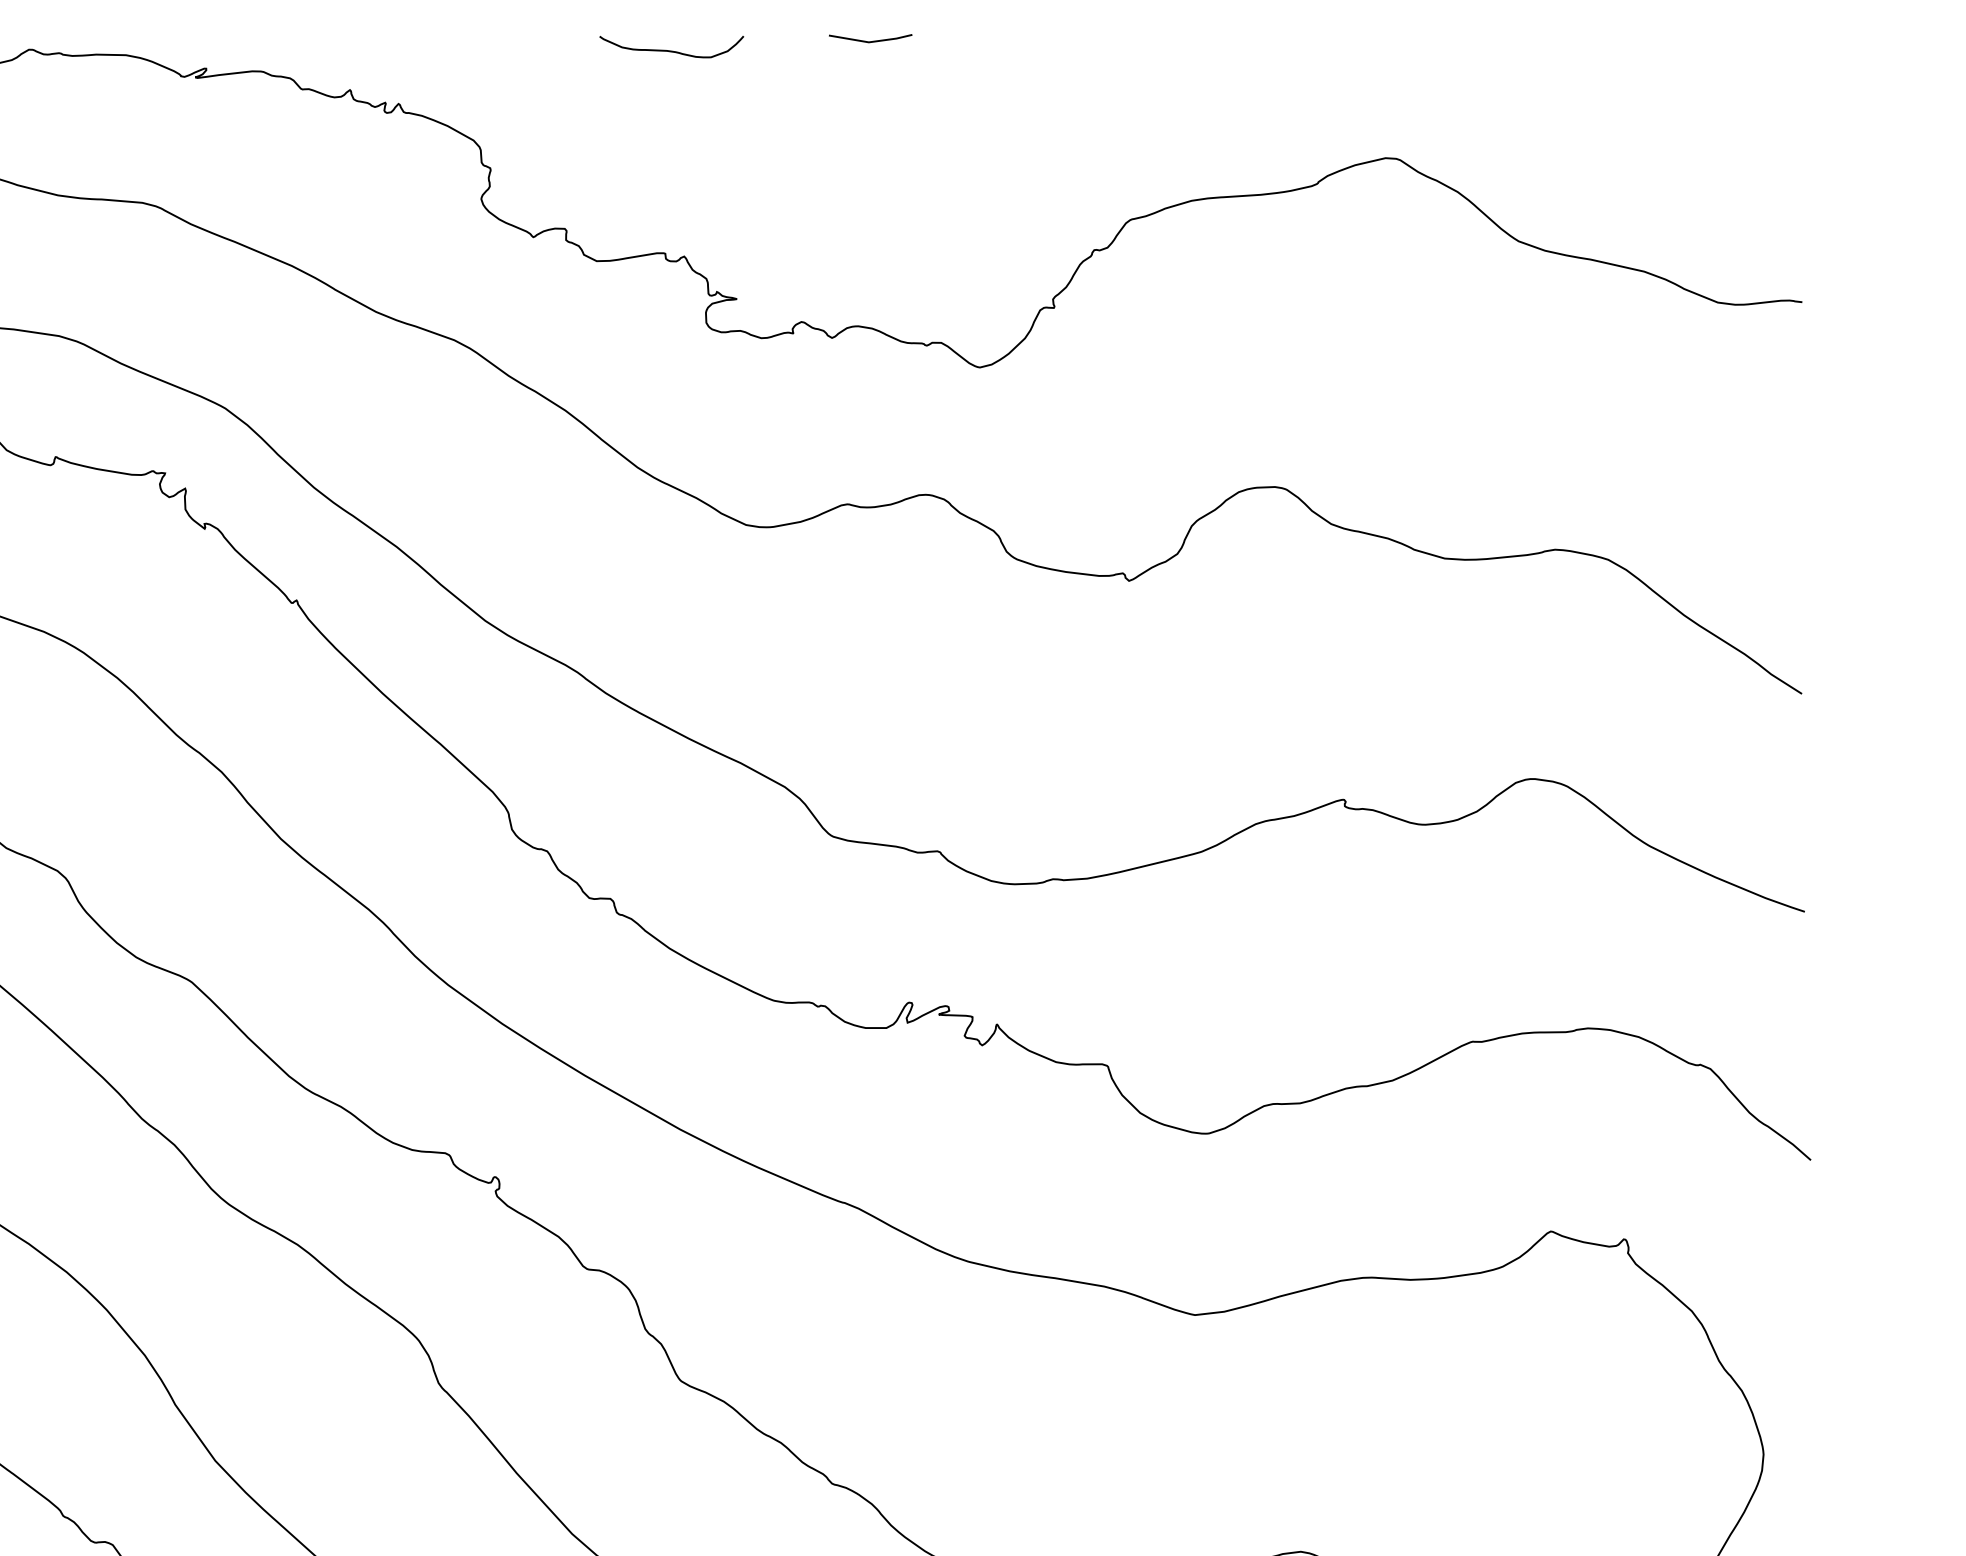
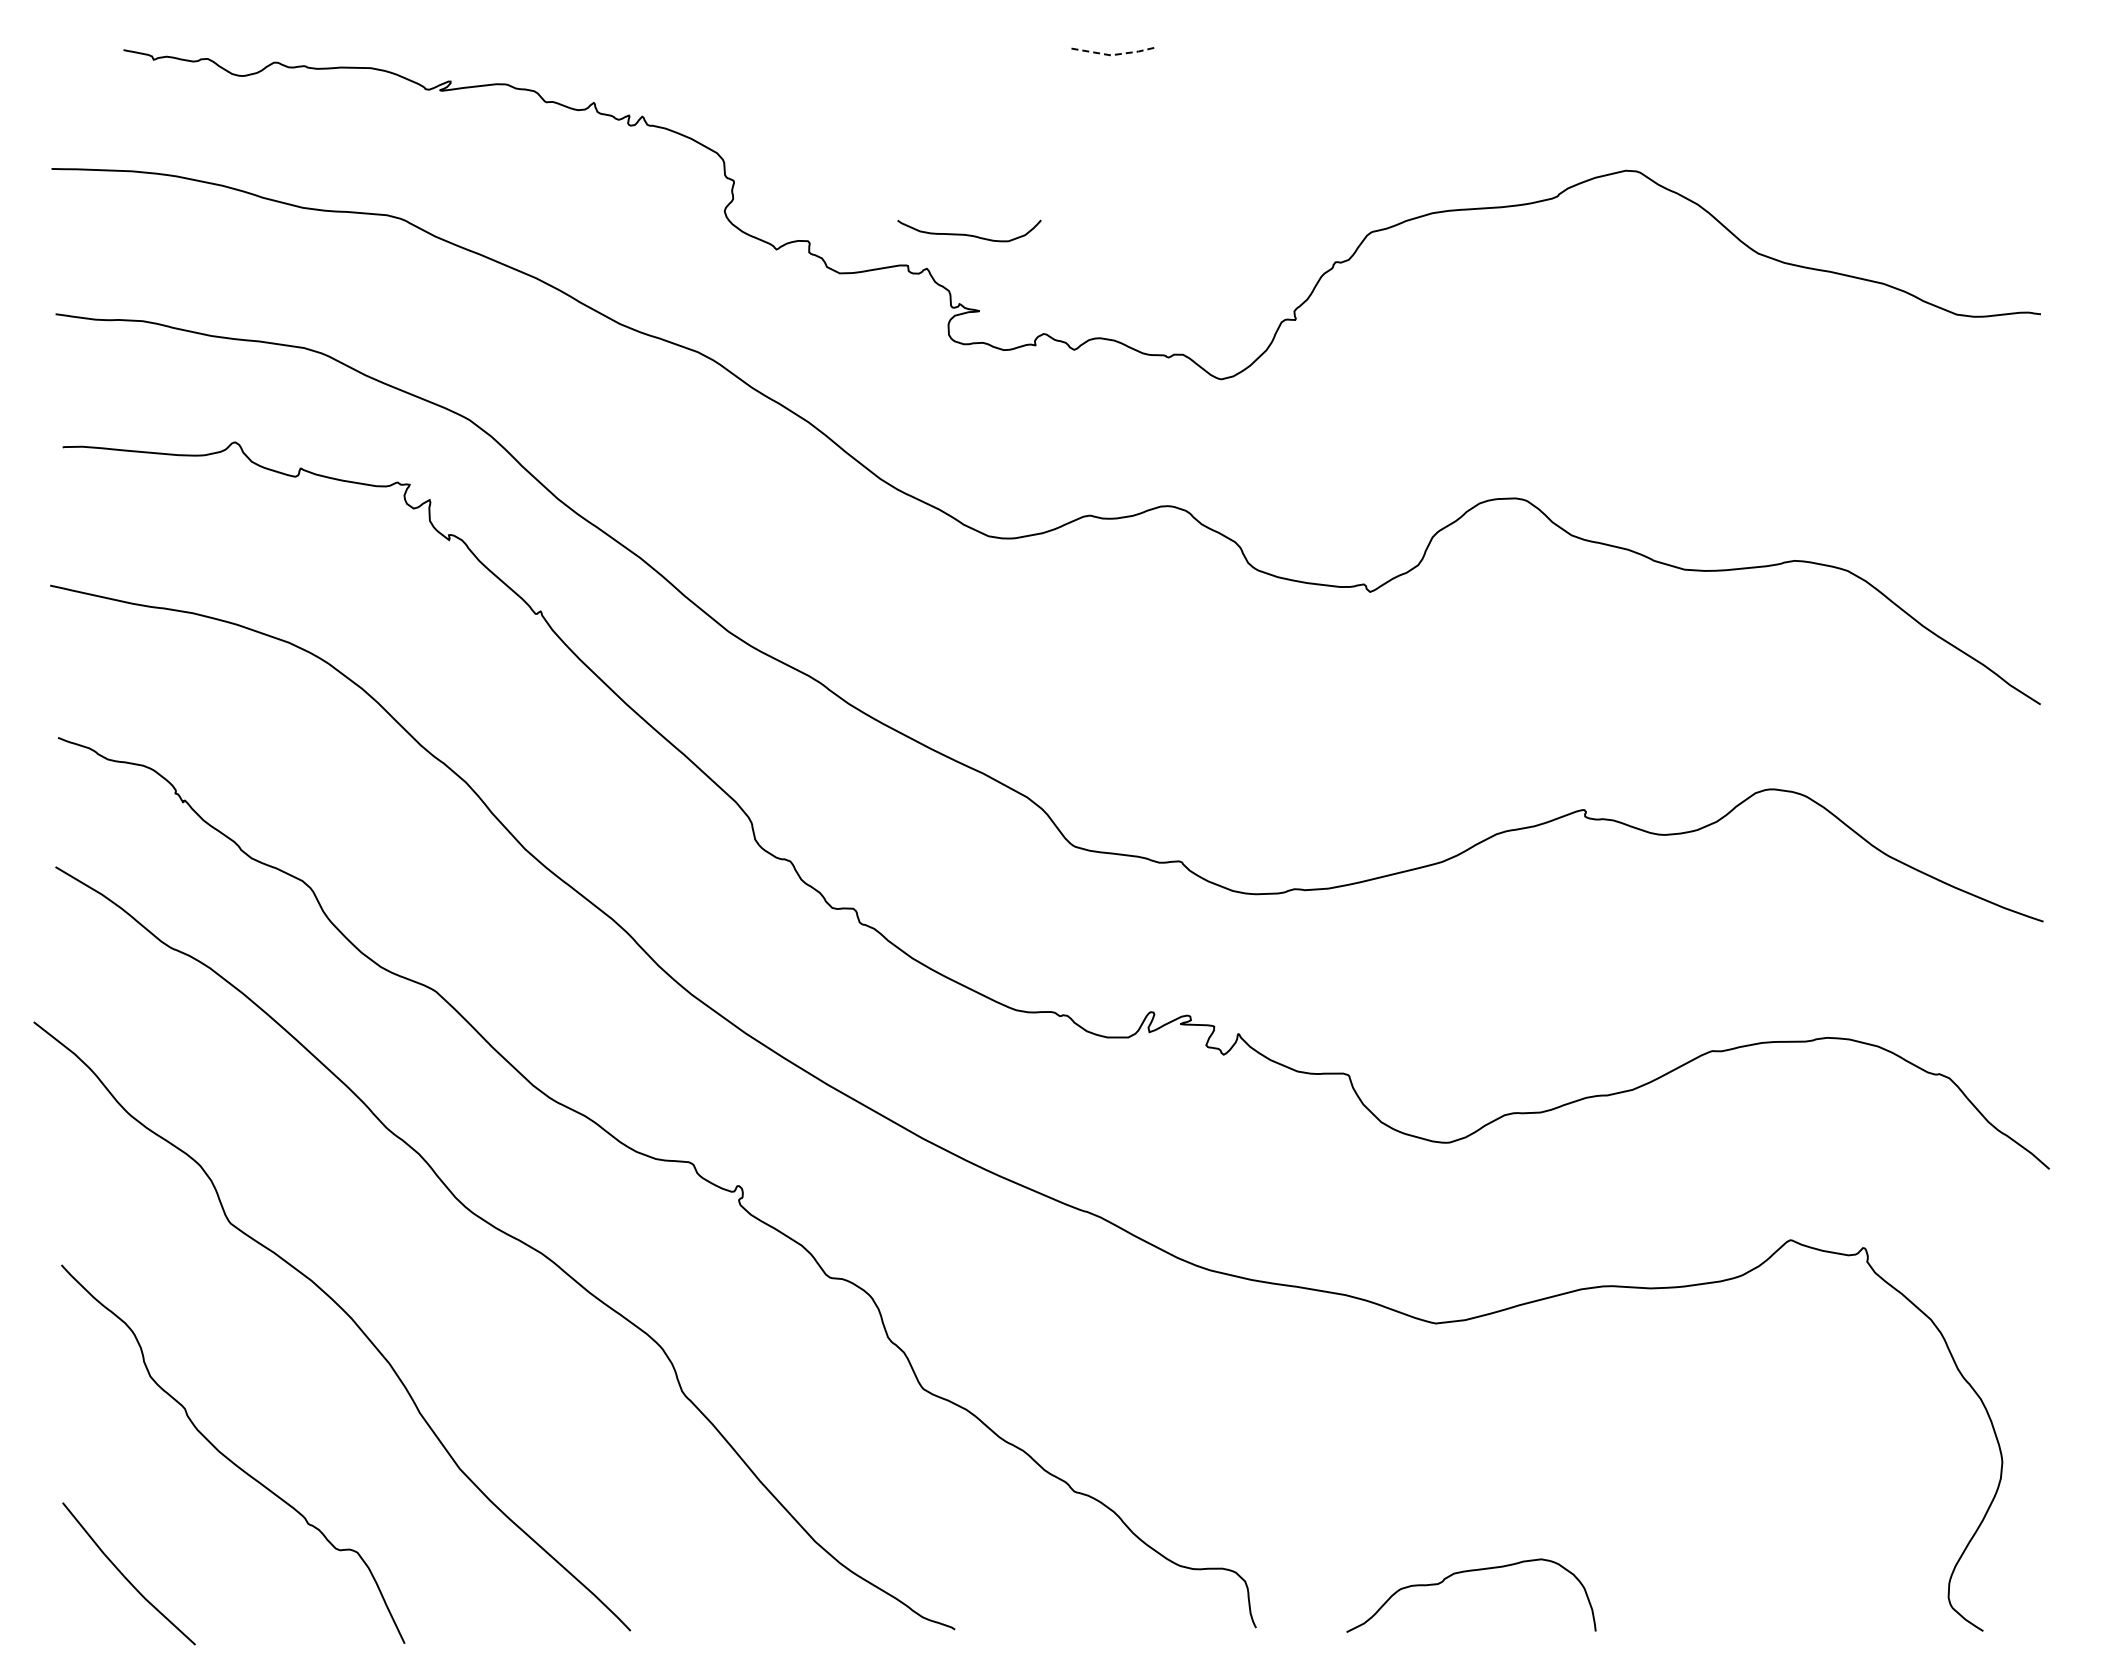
line: (870, 42) -> (1112, 55), solid -> dashed
curve: (671, 50) -> (969, 234), moved

